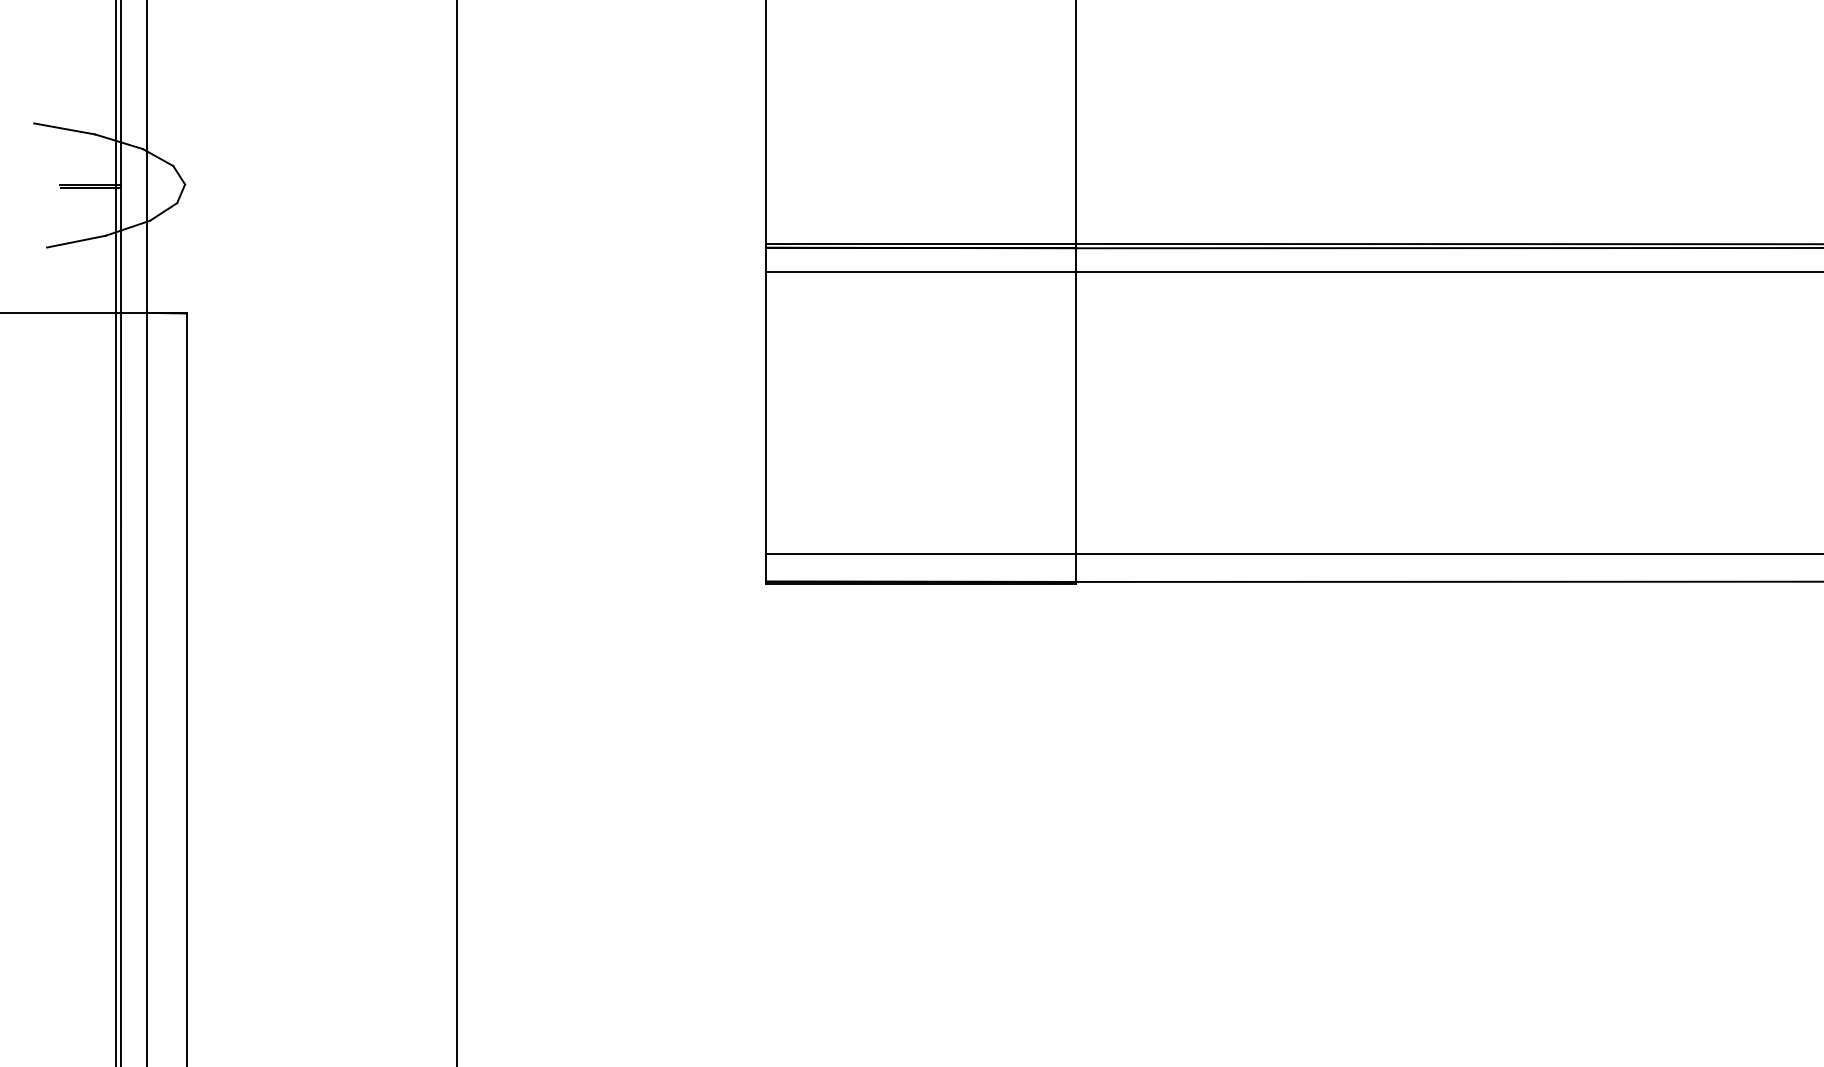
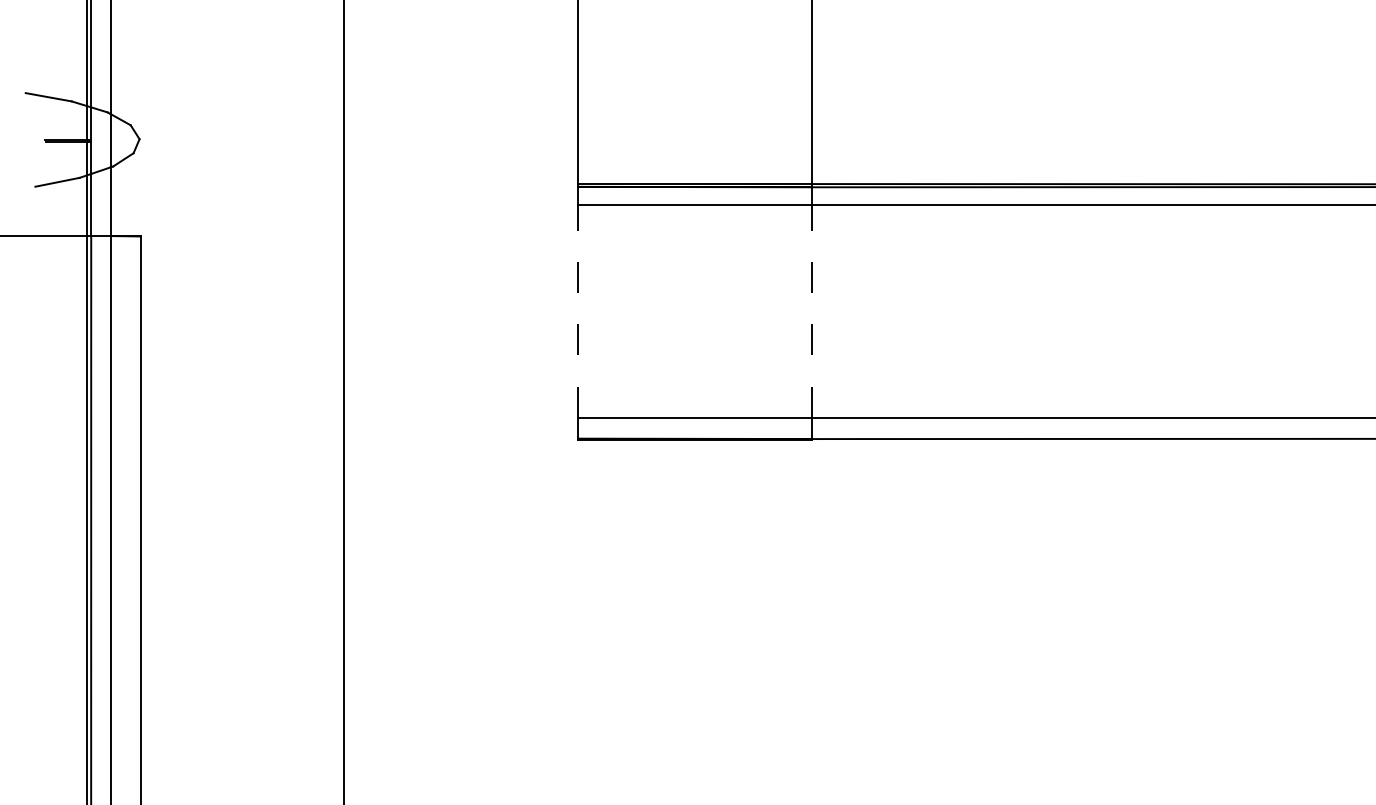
line: (766, 411) -> (578, 310), solid -> dashed
line: (1075, 411) -> (811, 310), solid -> dashed

